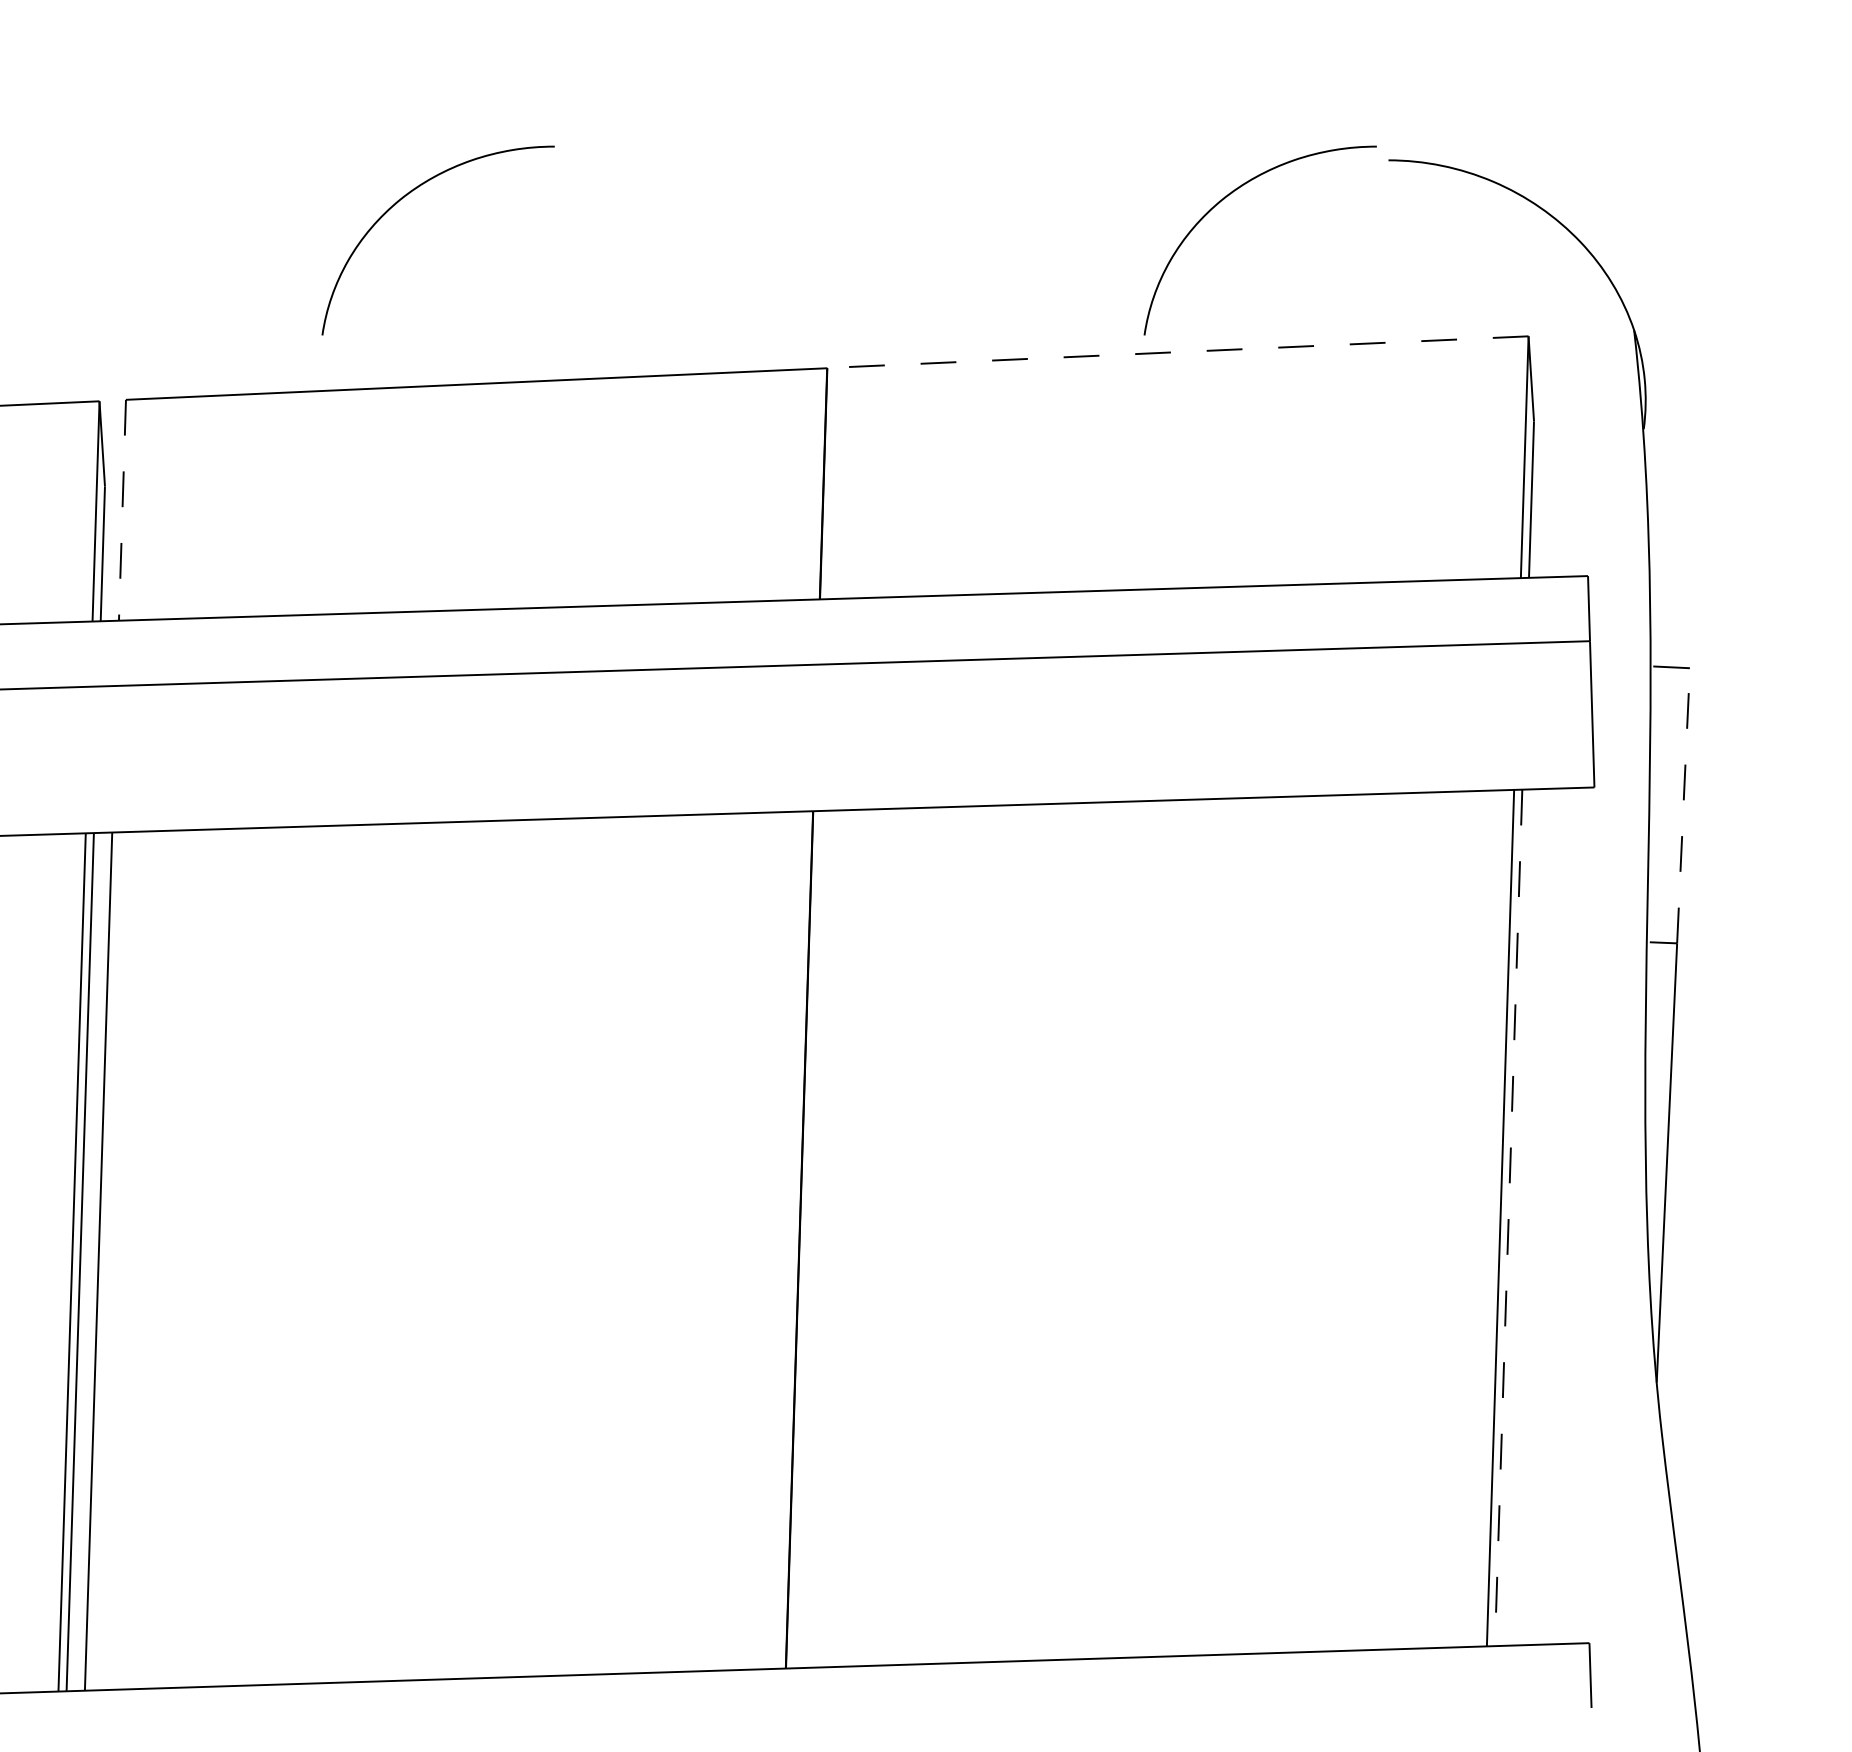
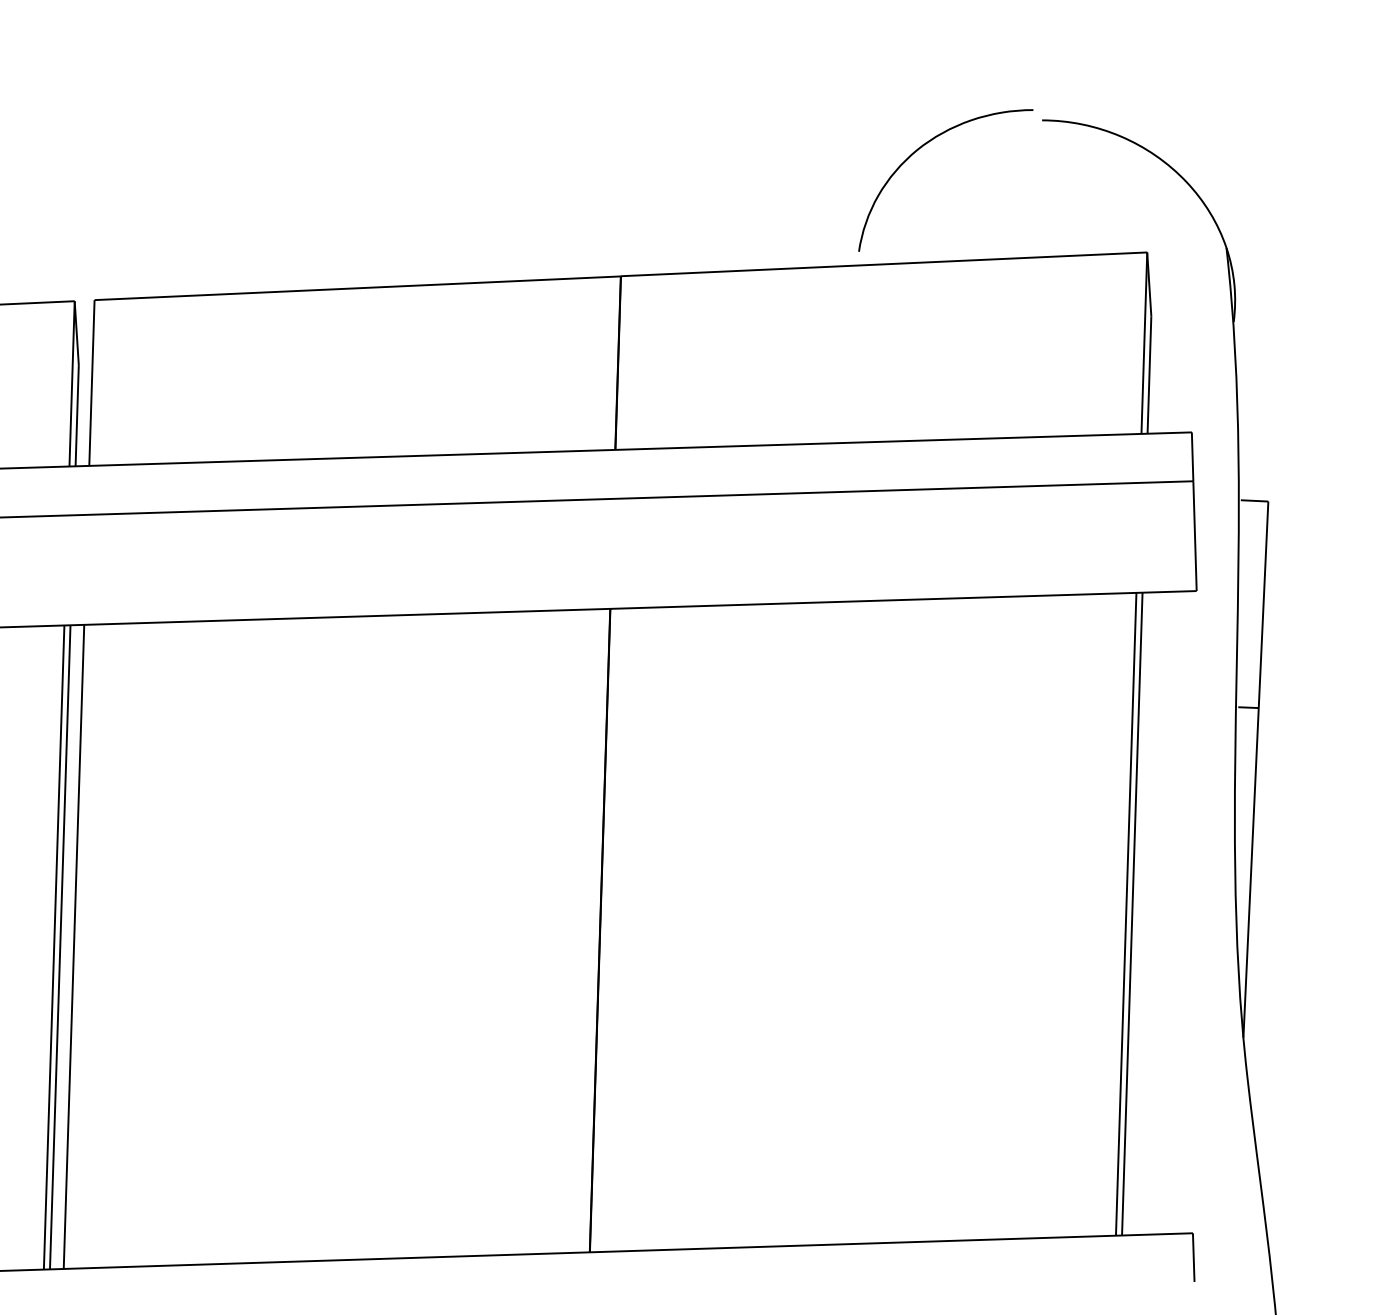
curve: (407, 196) -> (305, 147), removed
line: (1177, 352) -> (883, 264), dashed -> solid
line: (121, 510) -> (91, 383), dashed -> solid
line: (1683, 805) -> (1263, 604), dashed -> solid
line: (1508, 1218) -> (1132, 914), dashed -> solid

